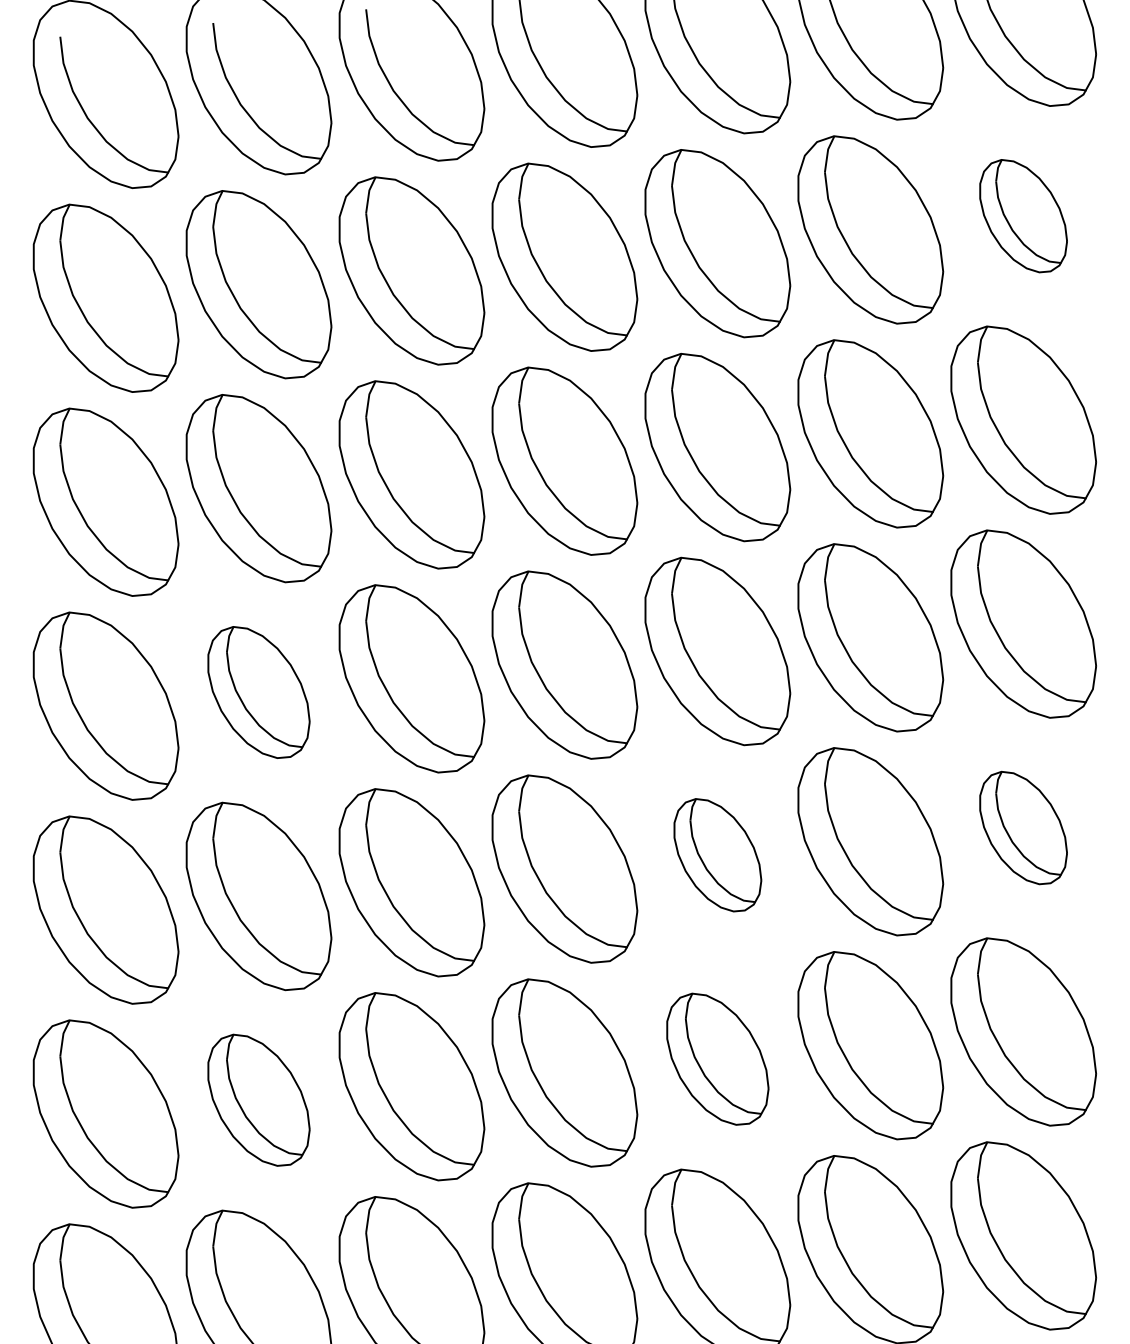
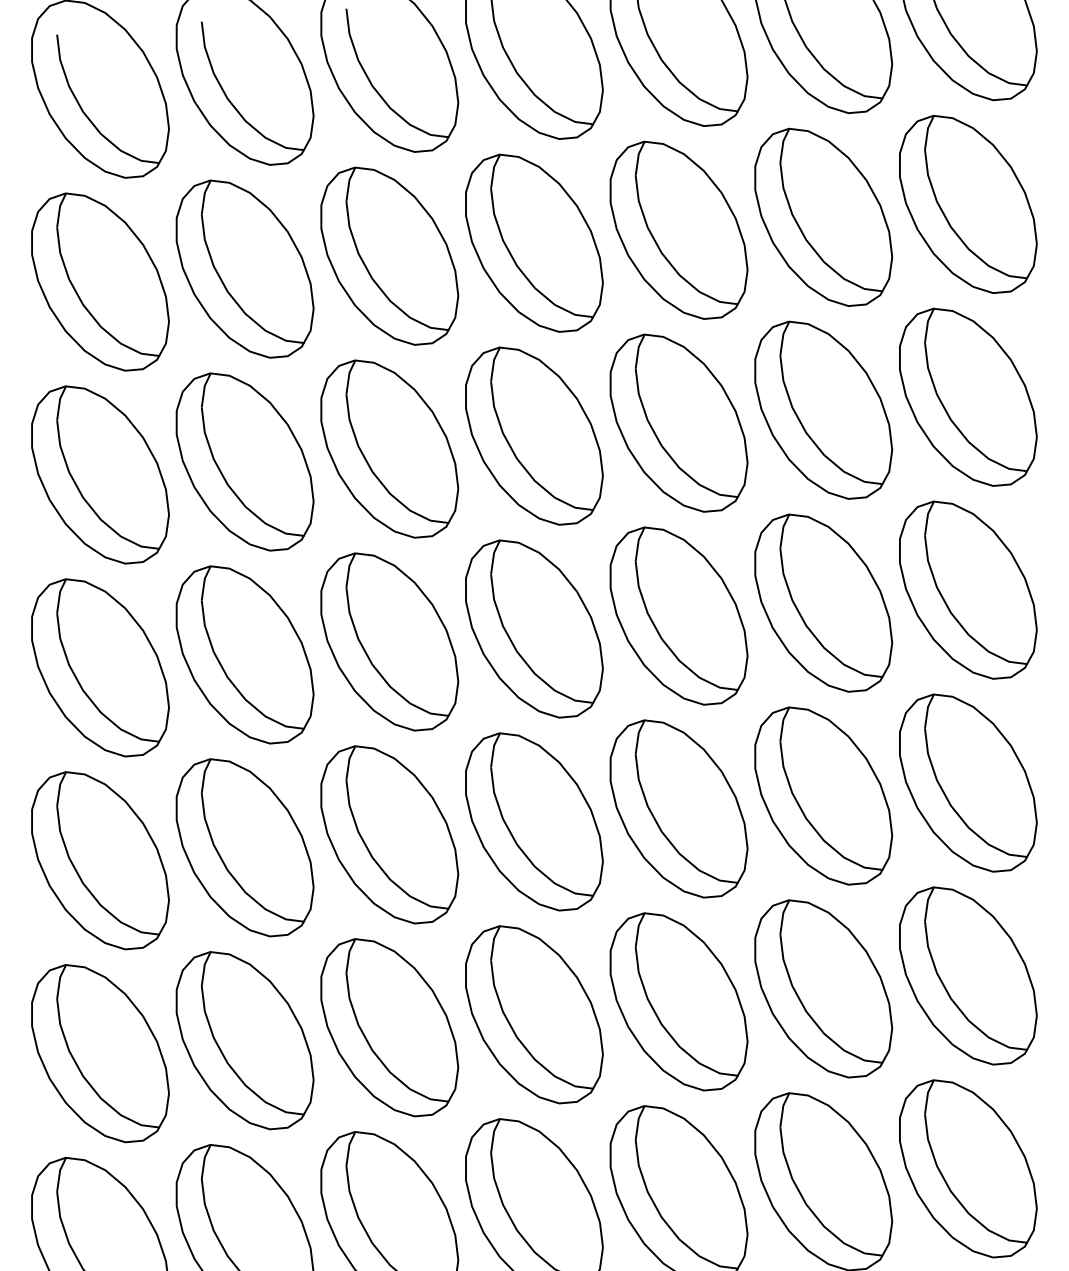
part: (1023, 215) -> (968, 203), size x1.67
part: (258, 692) -> (244, 654), size x1.43
part: (1023, 827) -> (968, 782), size x1.67
part: (717, 854) -> (678, 808), size x1.67
part: (717, 1058) -> (678, 1001), size x1.43
part: (258, 1099) -> (244, 1039), size x1.43

